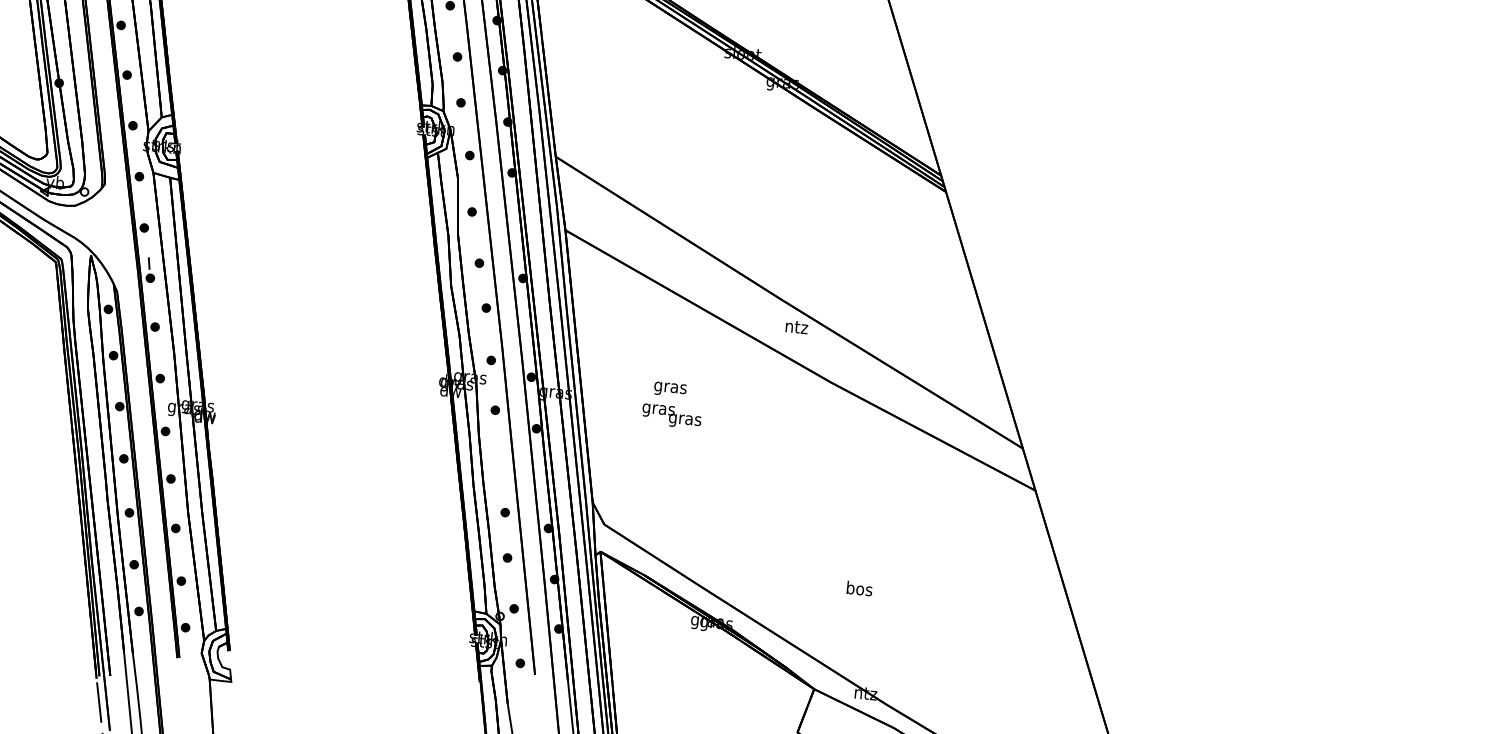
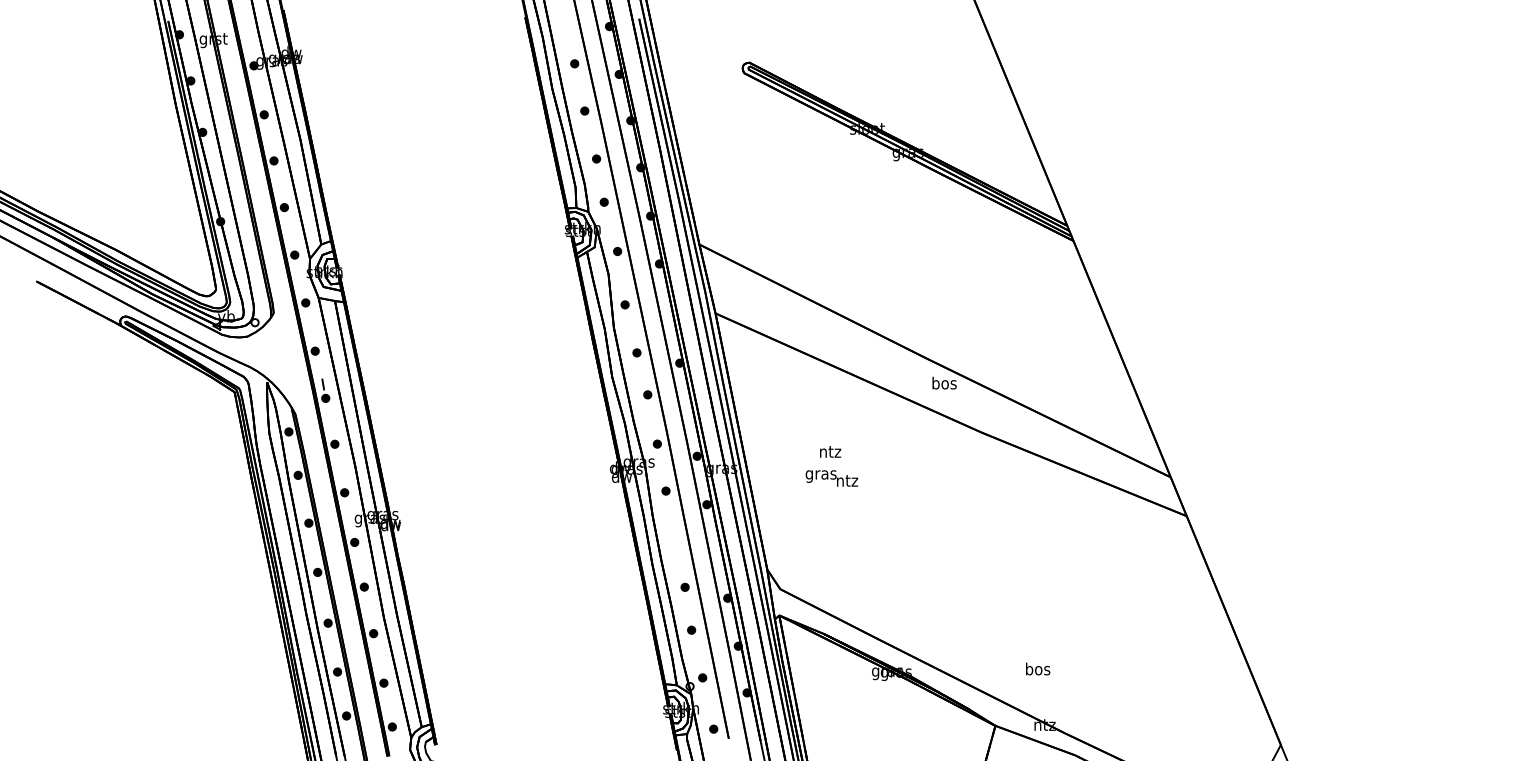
text: (796, 326) -> (944, 382), ntz -> bos
text: (669, 388) -> (829, 453), gras -> ntz
text: (684, 420) -> (846, 482), gras -> ntz
text: (860, 588) -> (1038, 668), moved

